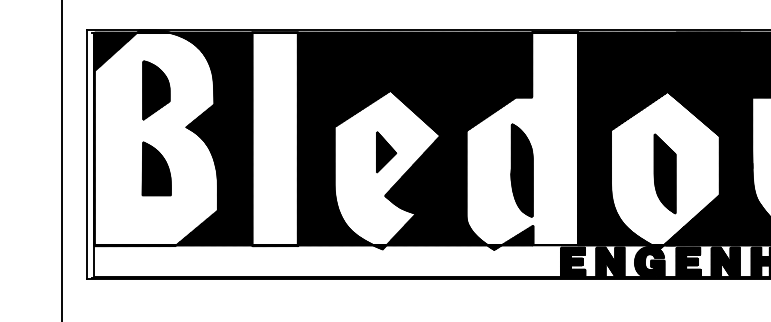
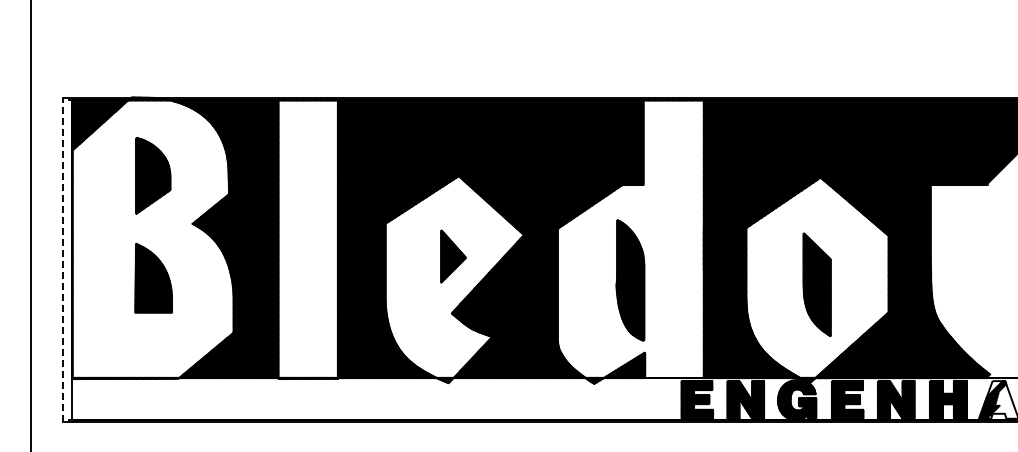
line: (87, 154) -> (63, 259), solid -> dashed

